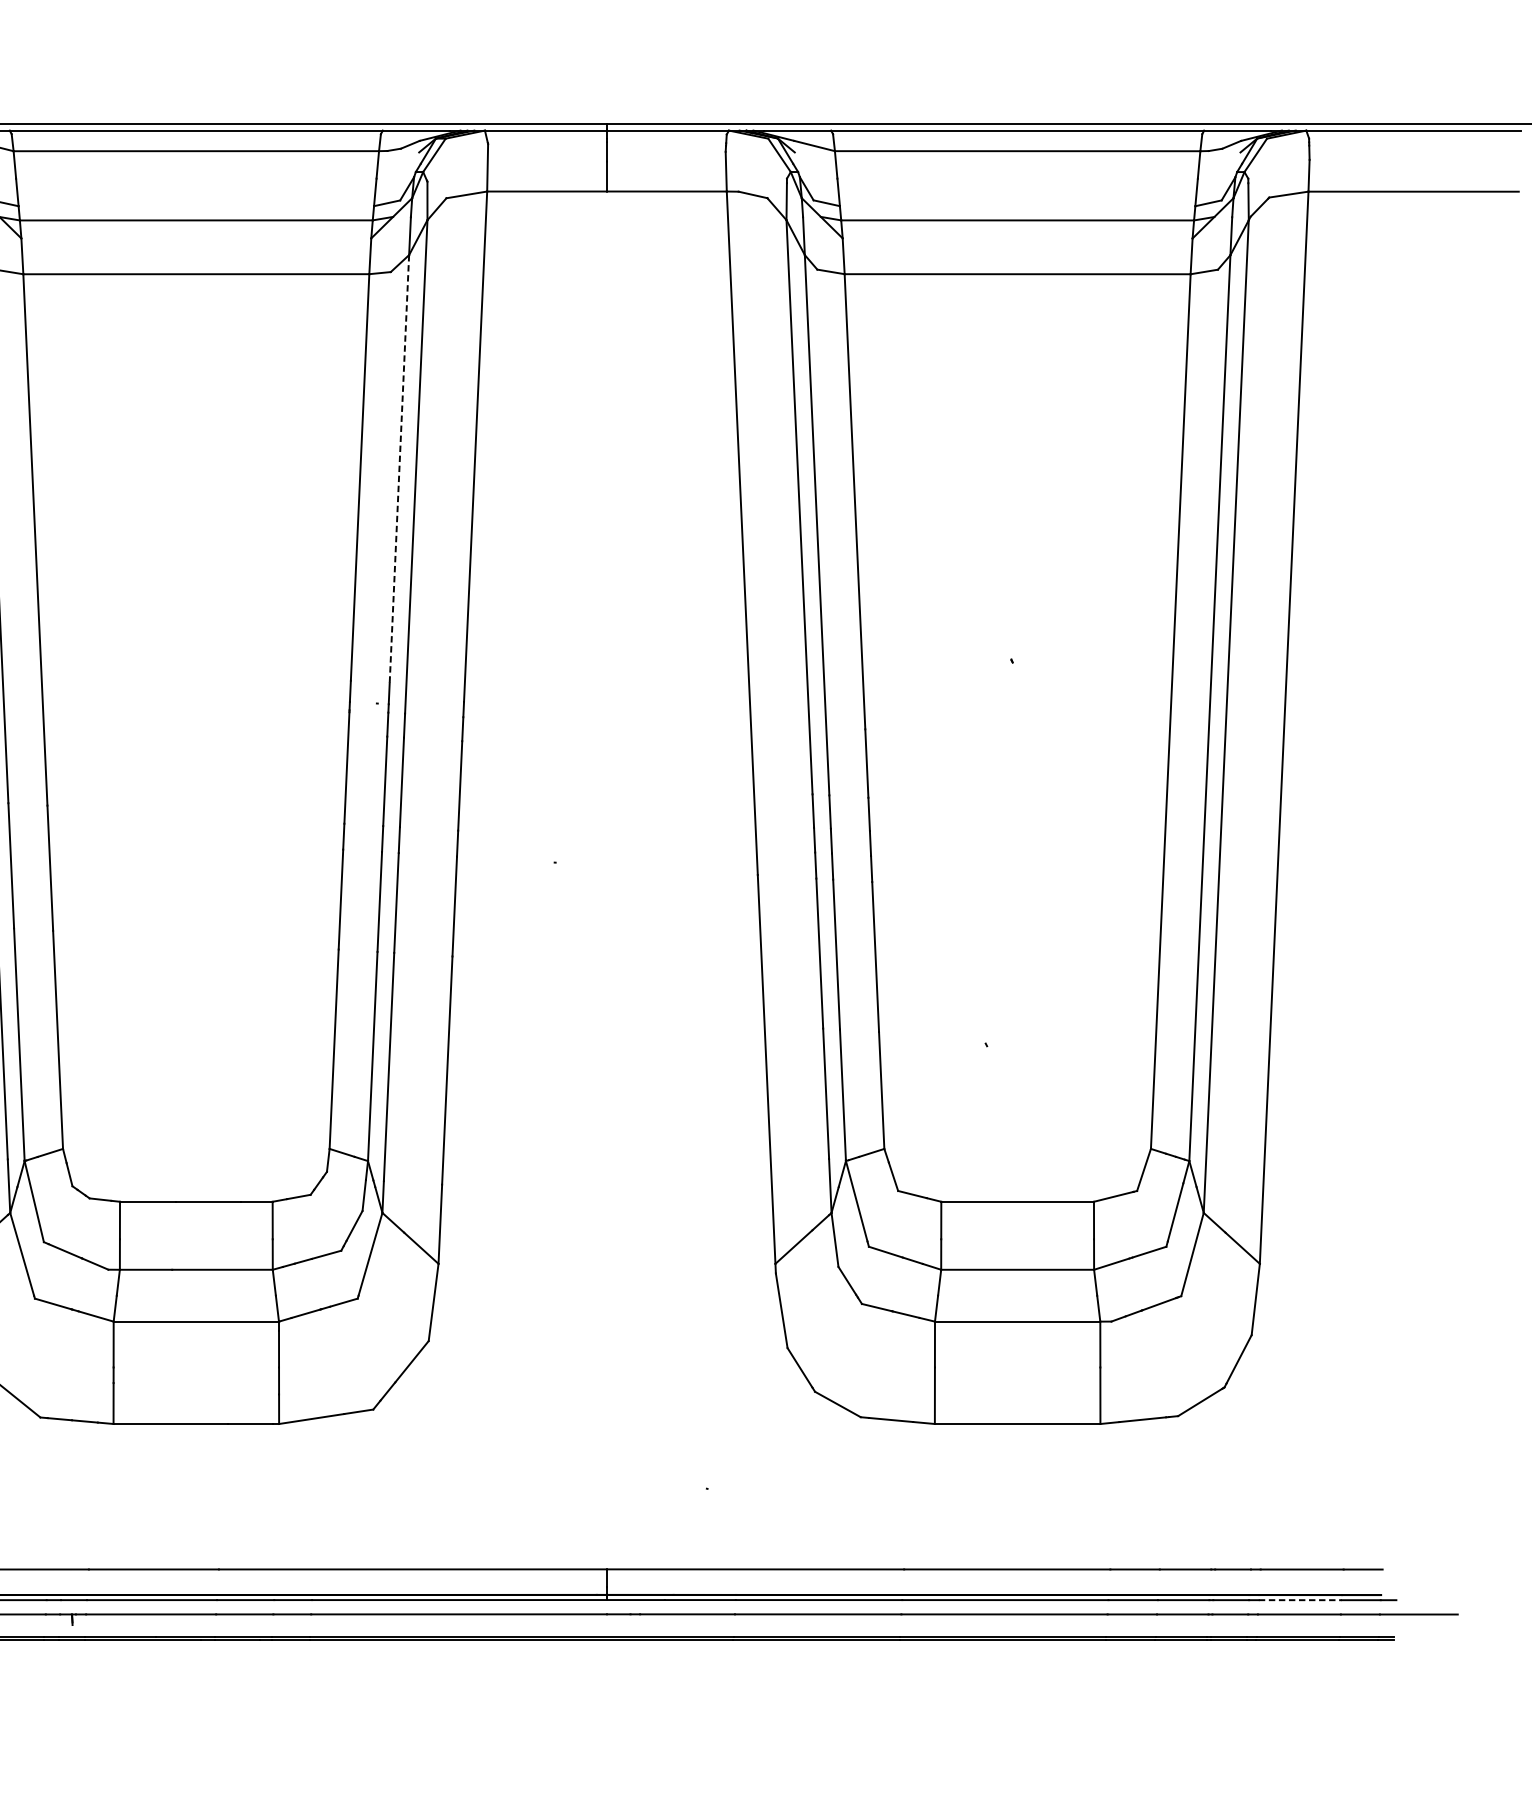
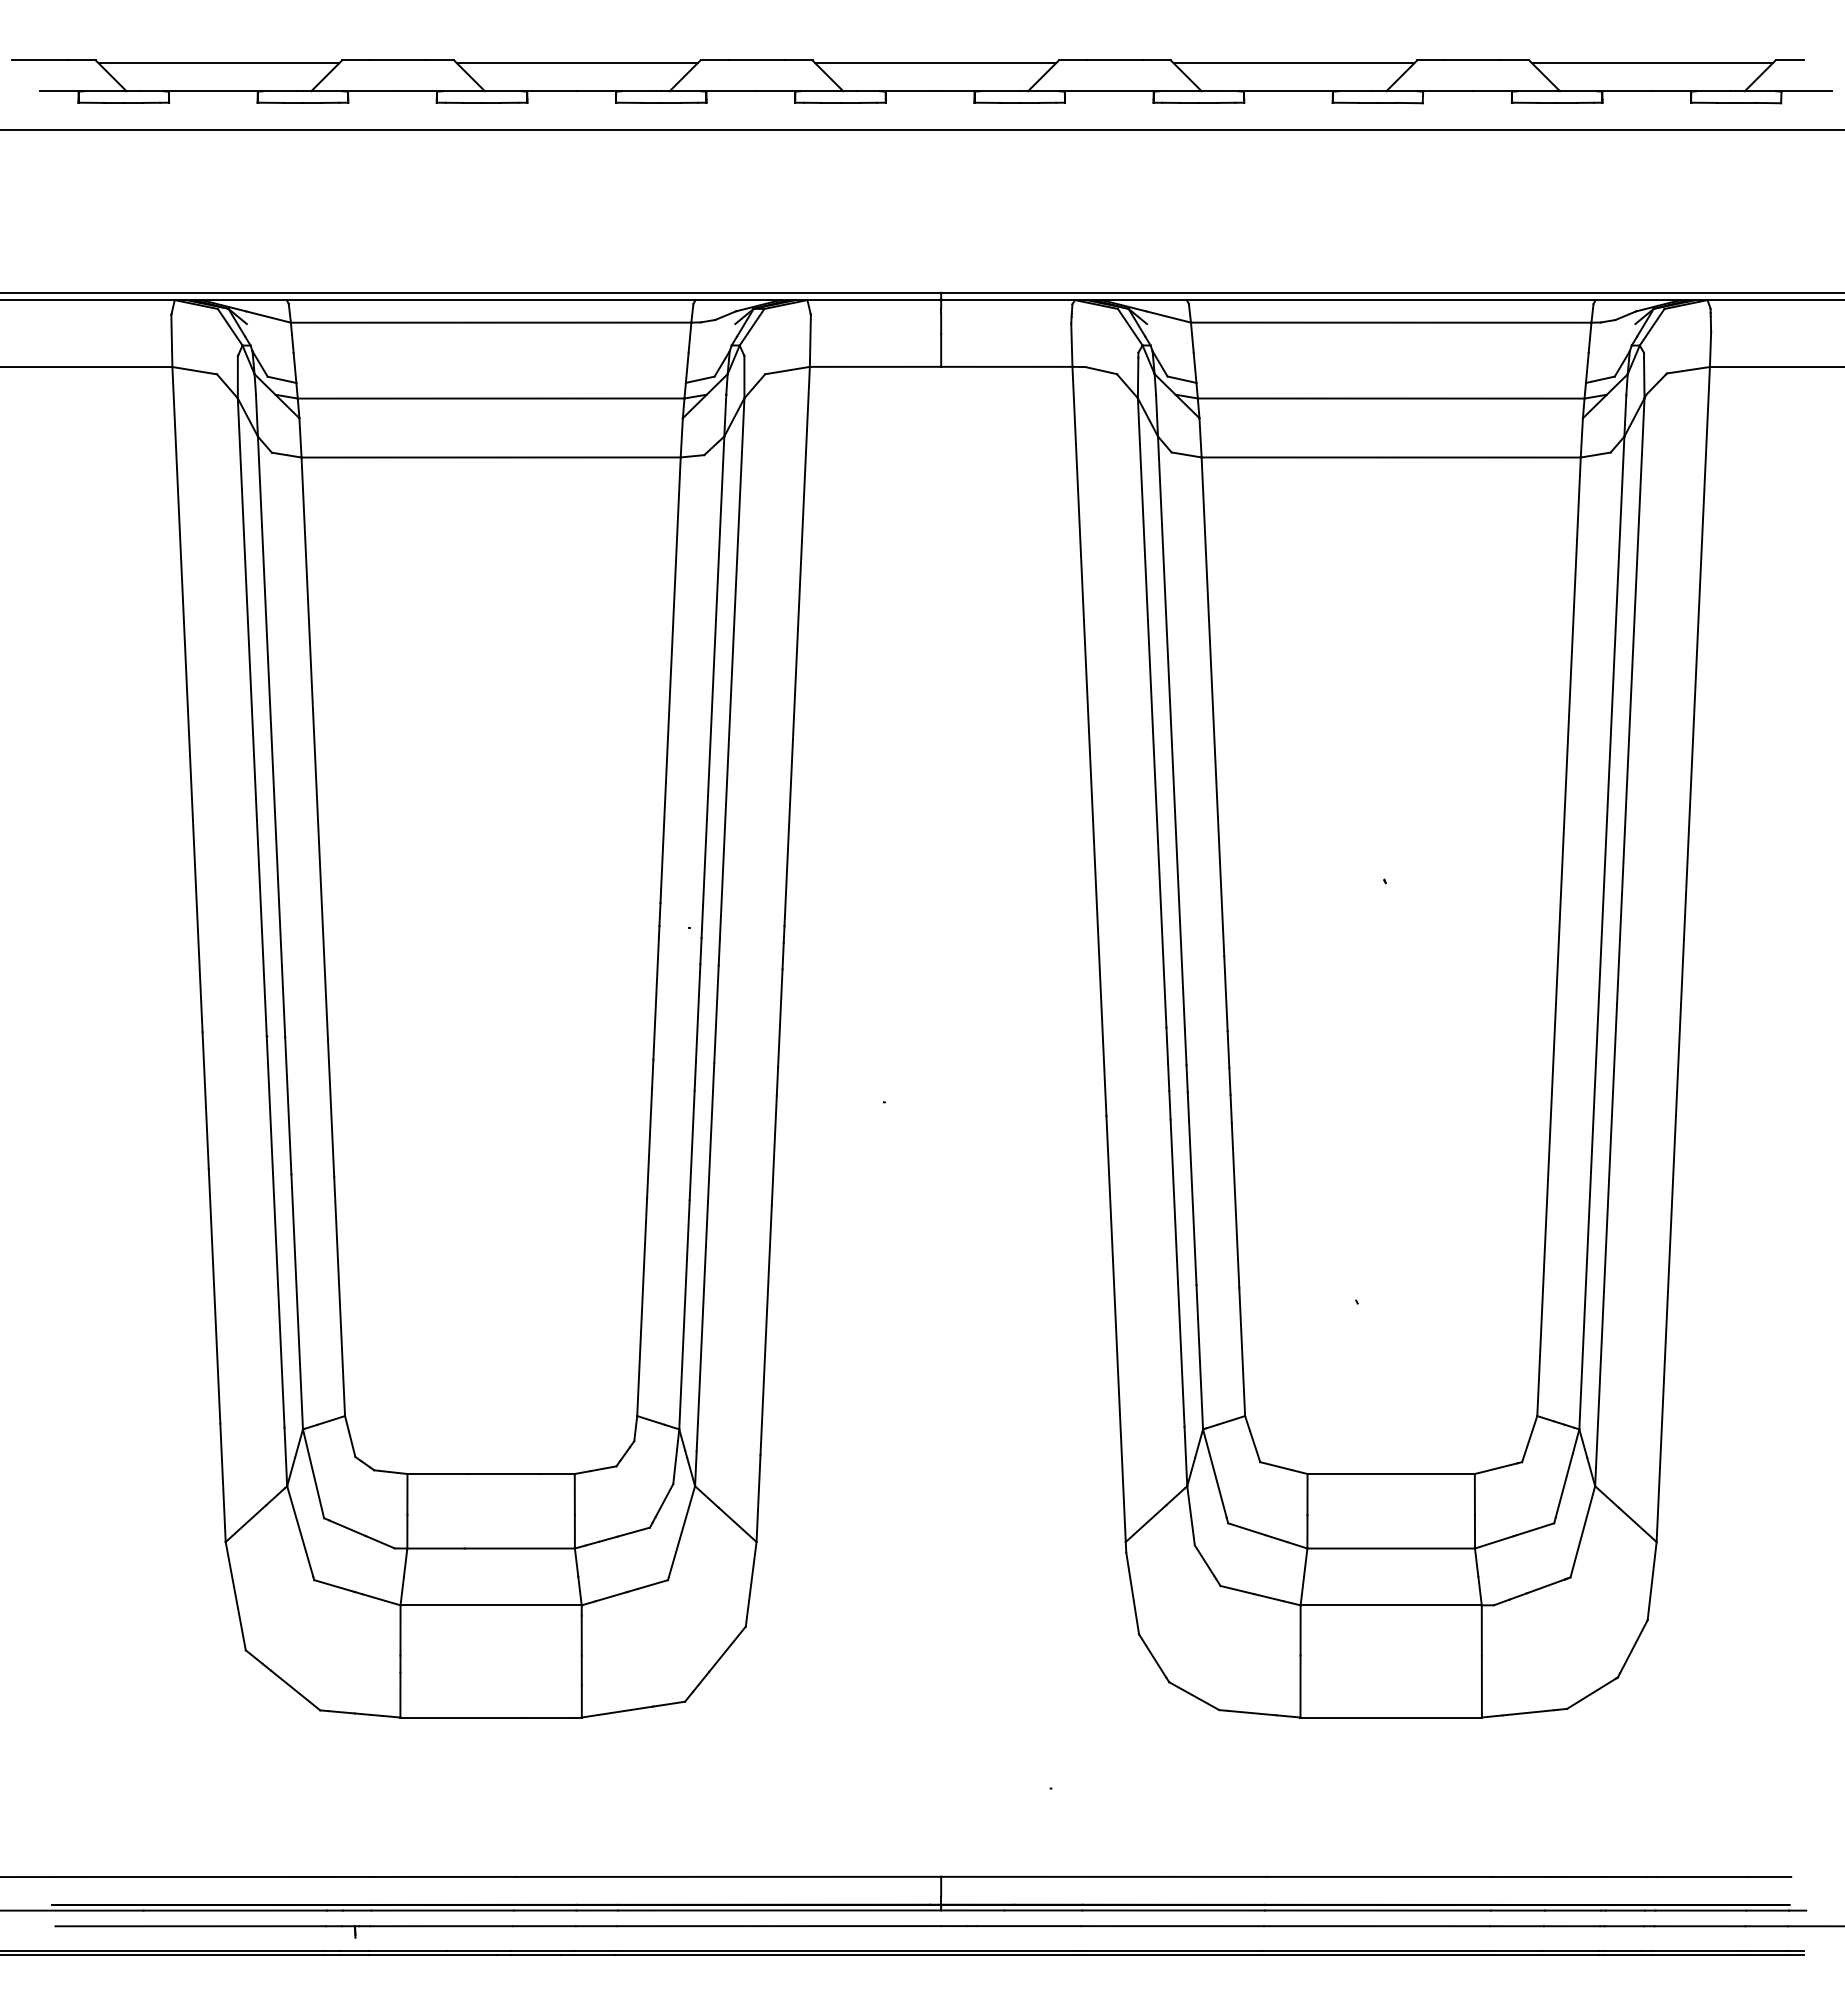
line: (399, 469) -> (713, 671), dashed -> solid
line: (1300, 1600) -> (1701, 1910), dashed -> solid

